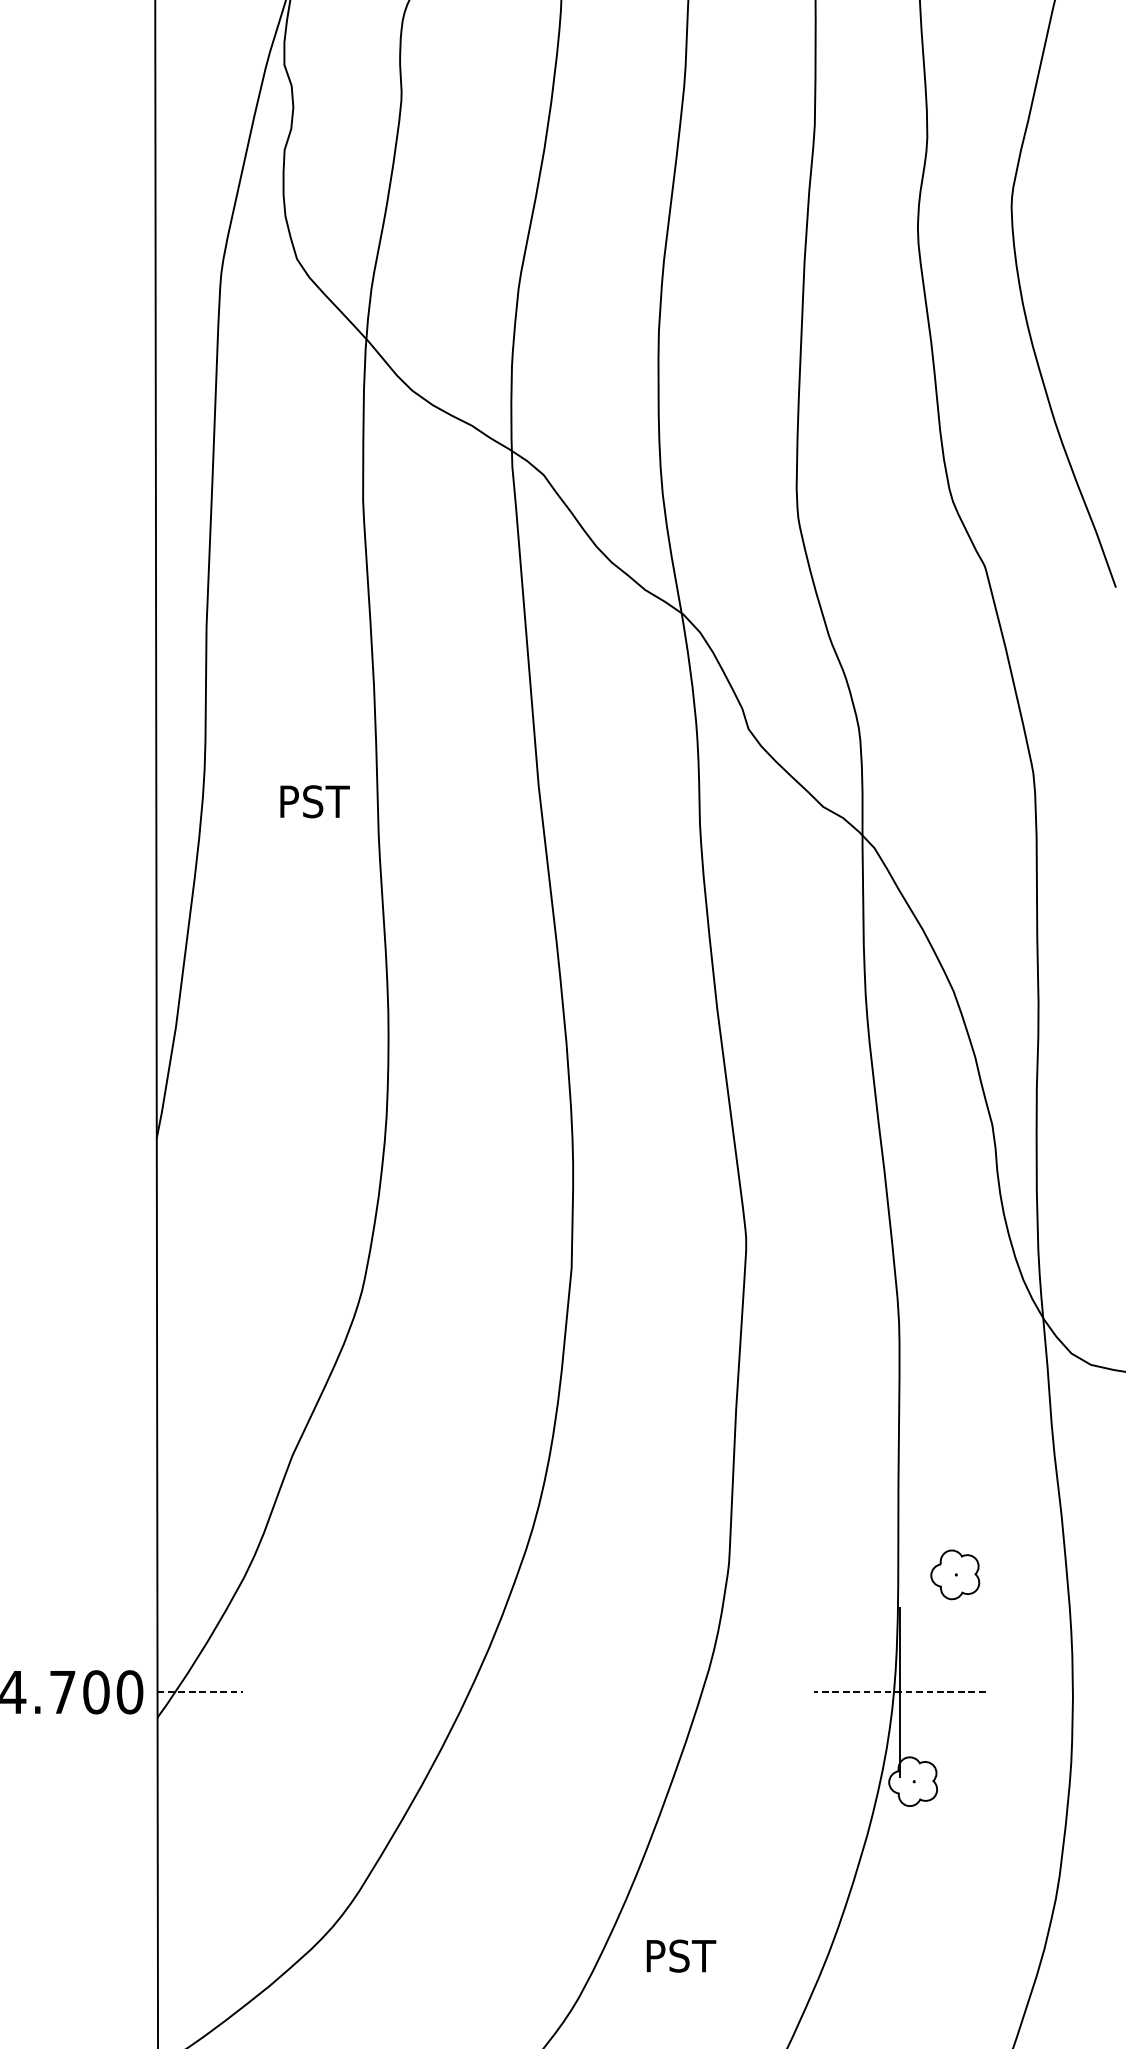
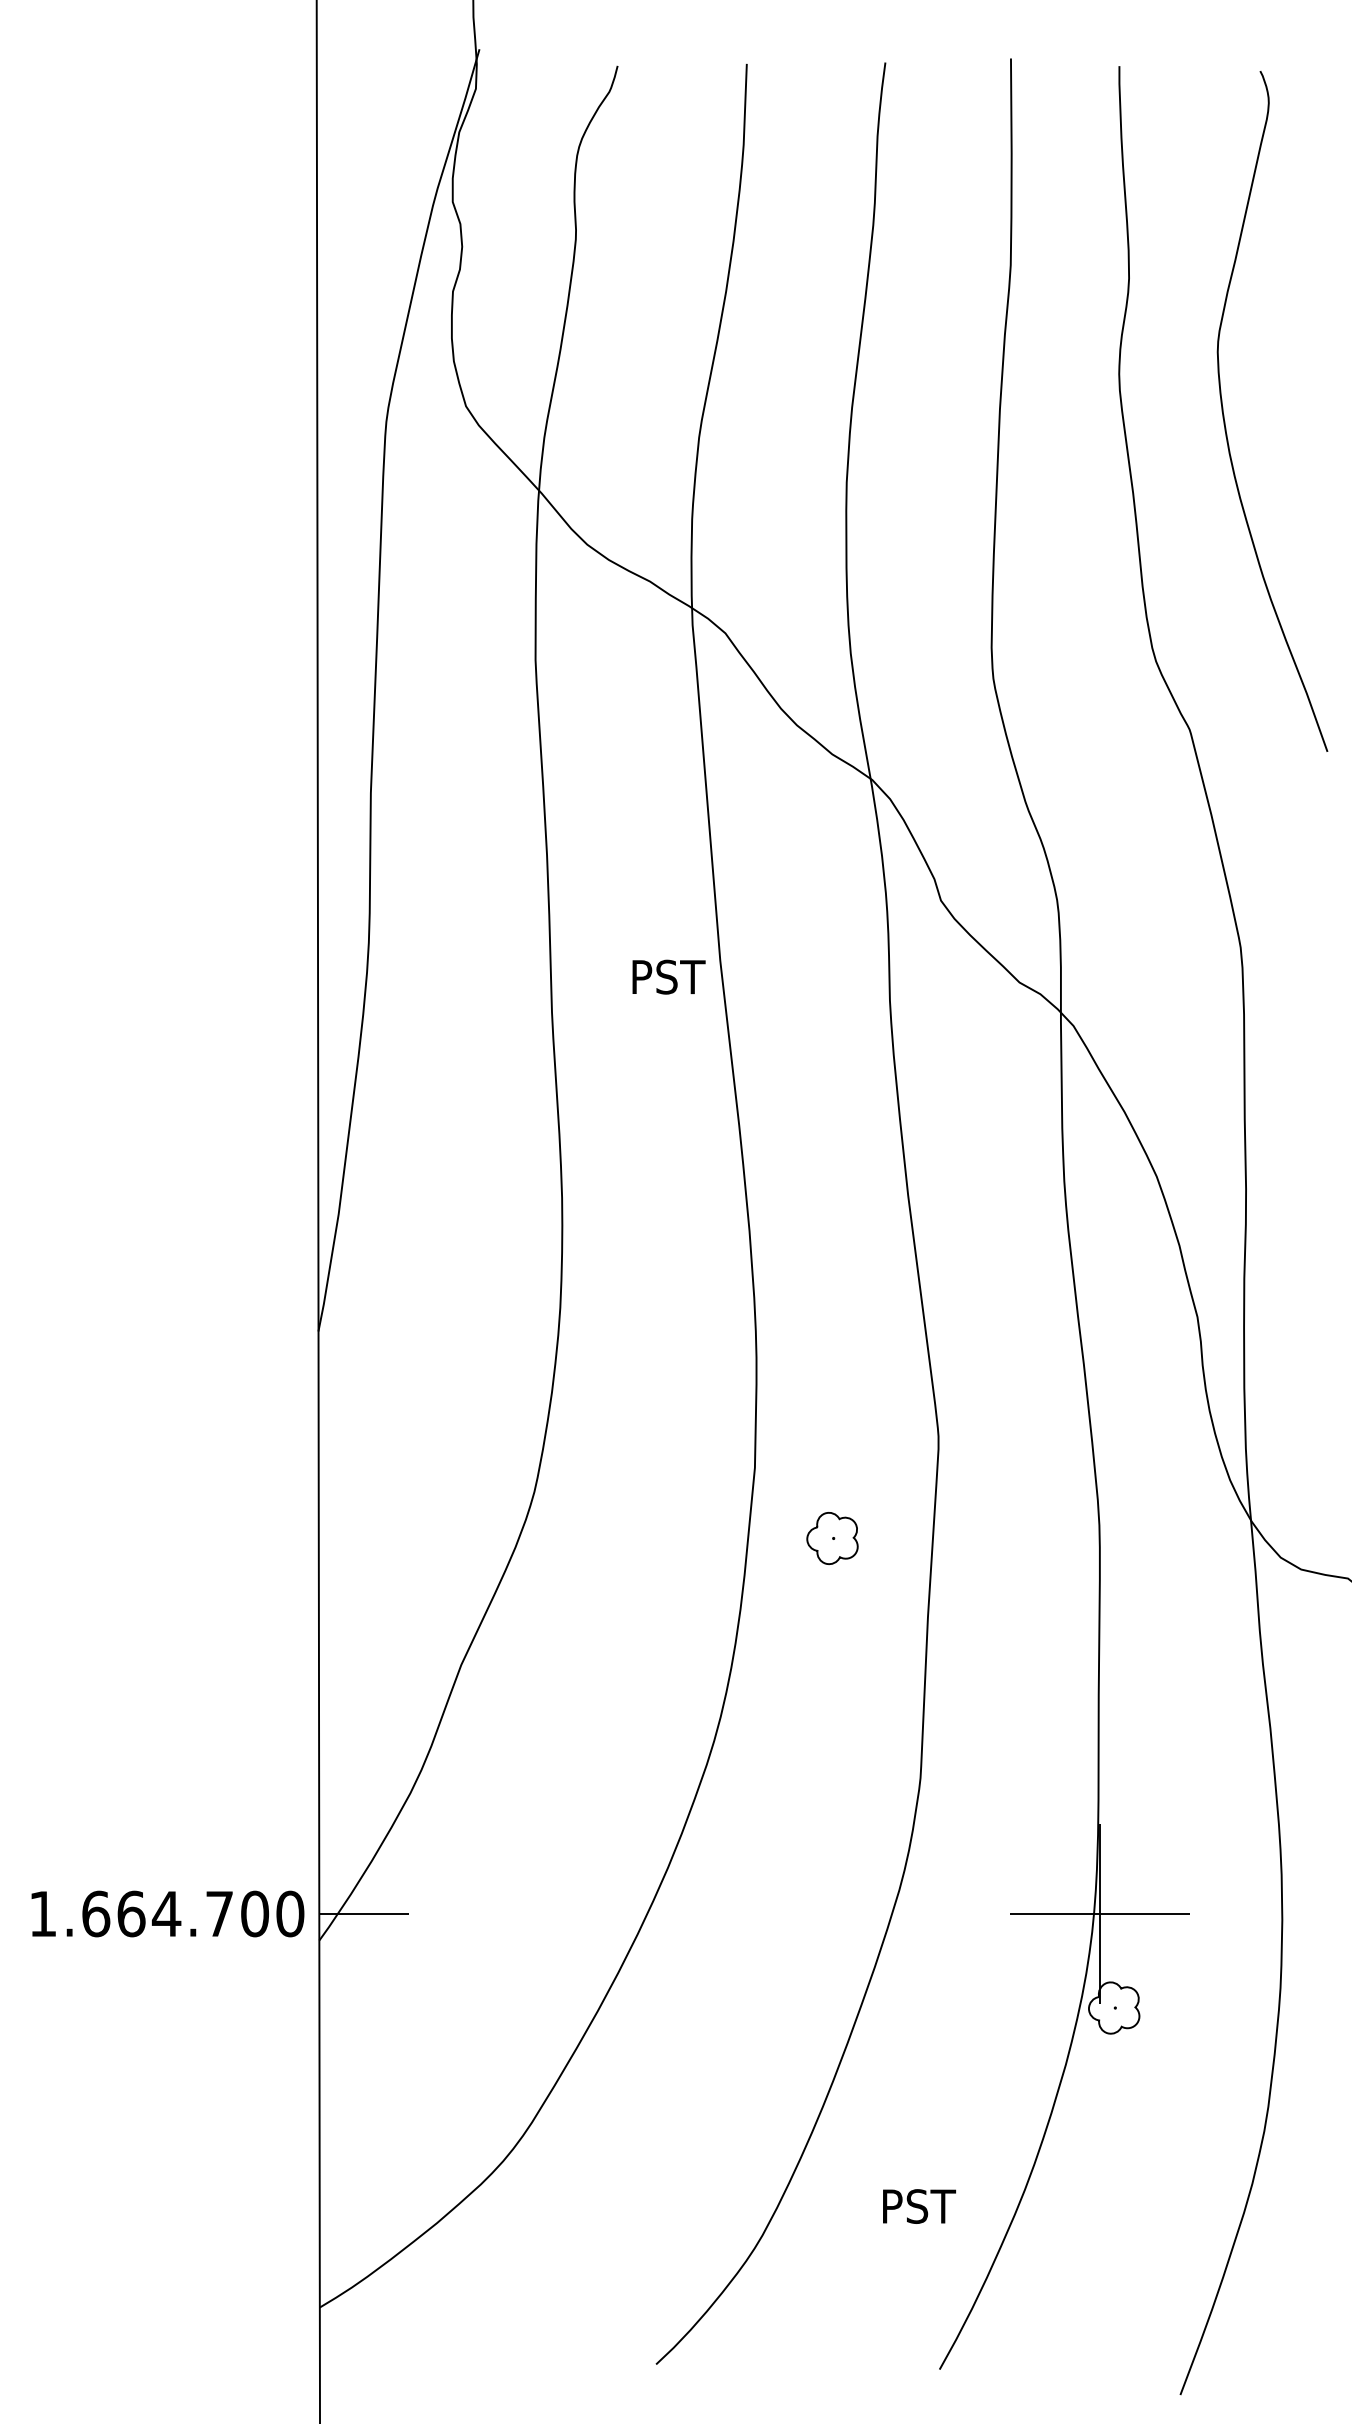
text: (314, 801) -> (668, 976), moved
part: (955, 1574) -> (832, 1538), moved
line: (200, 1692) -> (364, 1914), dashed -> solid
line: (900, 1692) -> (1100, 1914), dashed -> solid
text: (681, 1956) -> (919, 2206), moved

